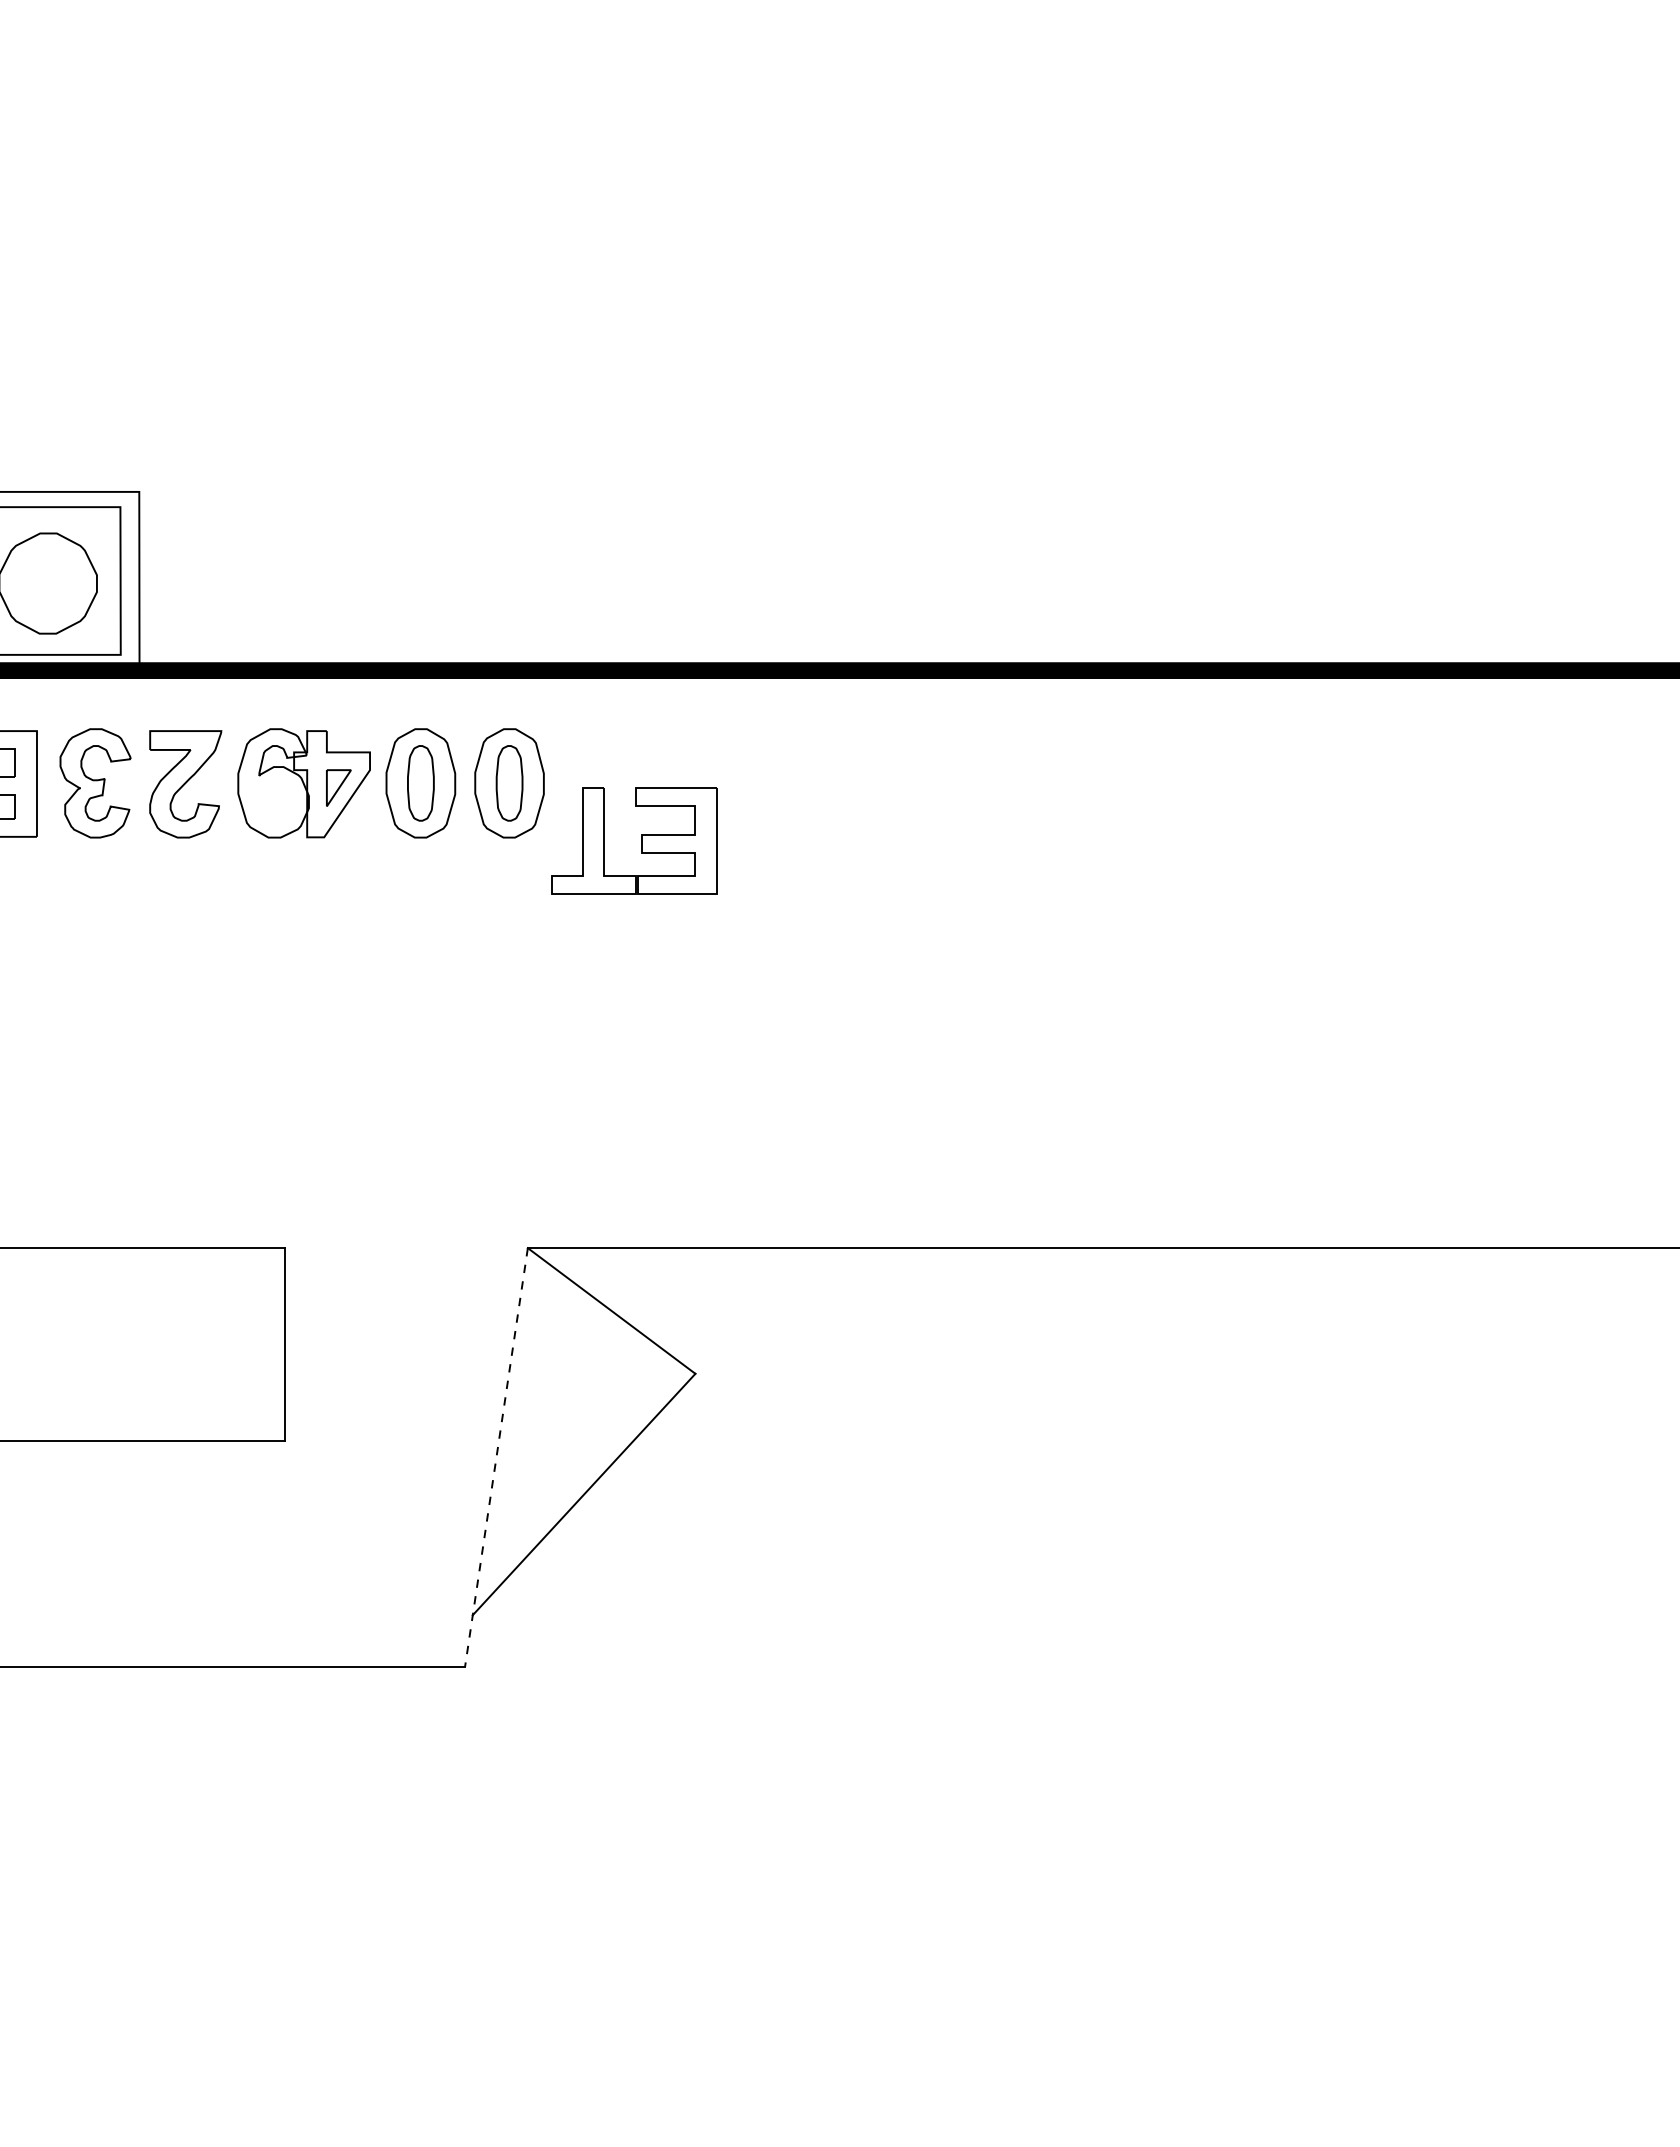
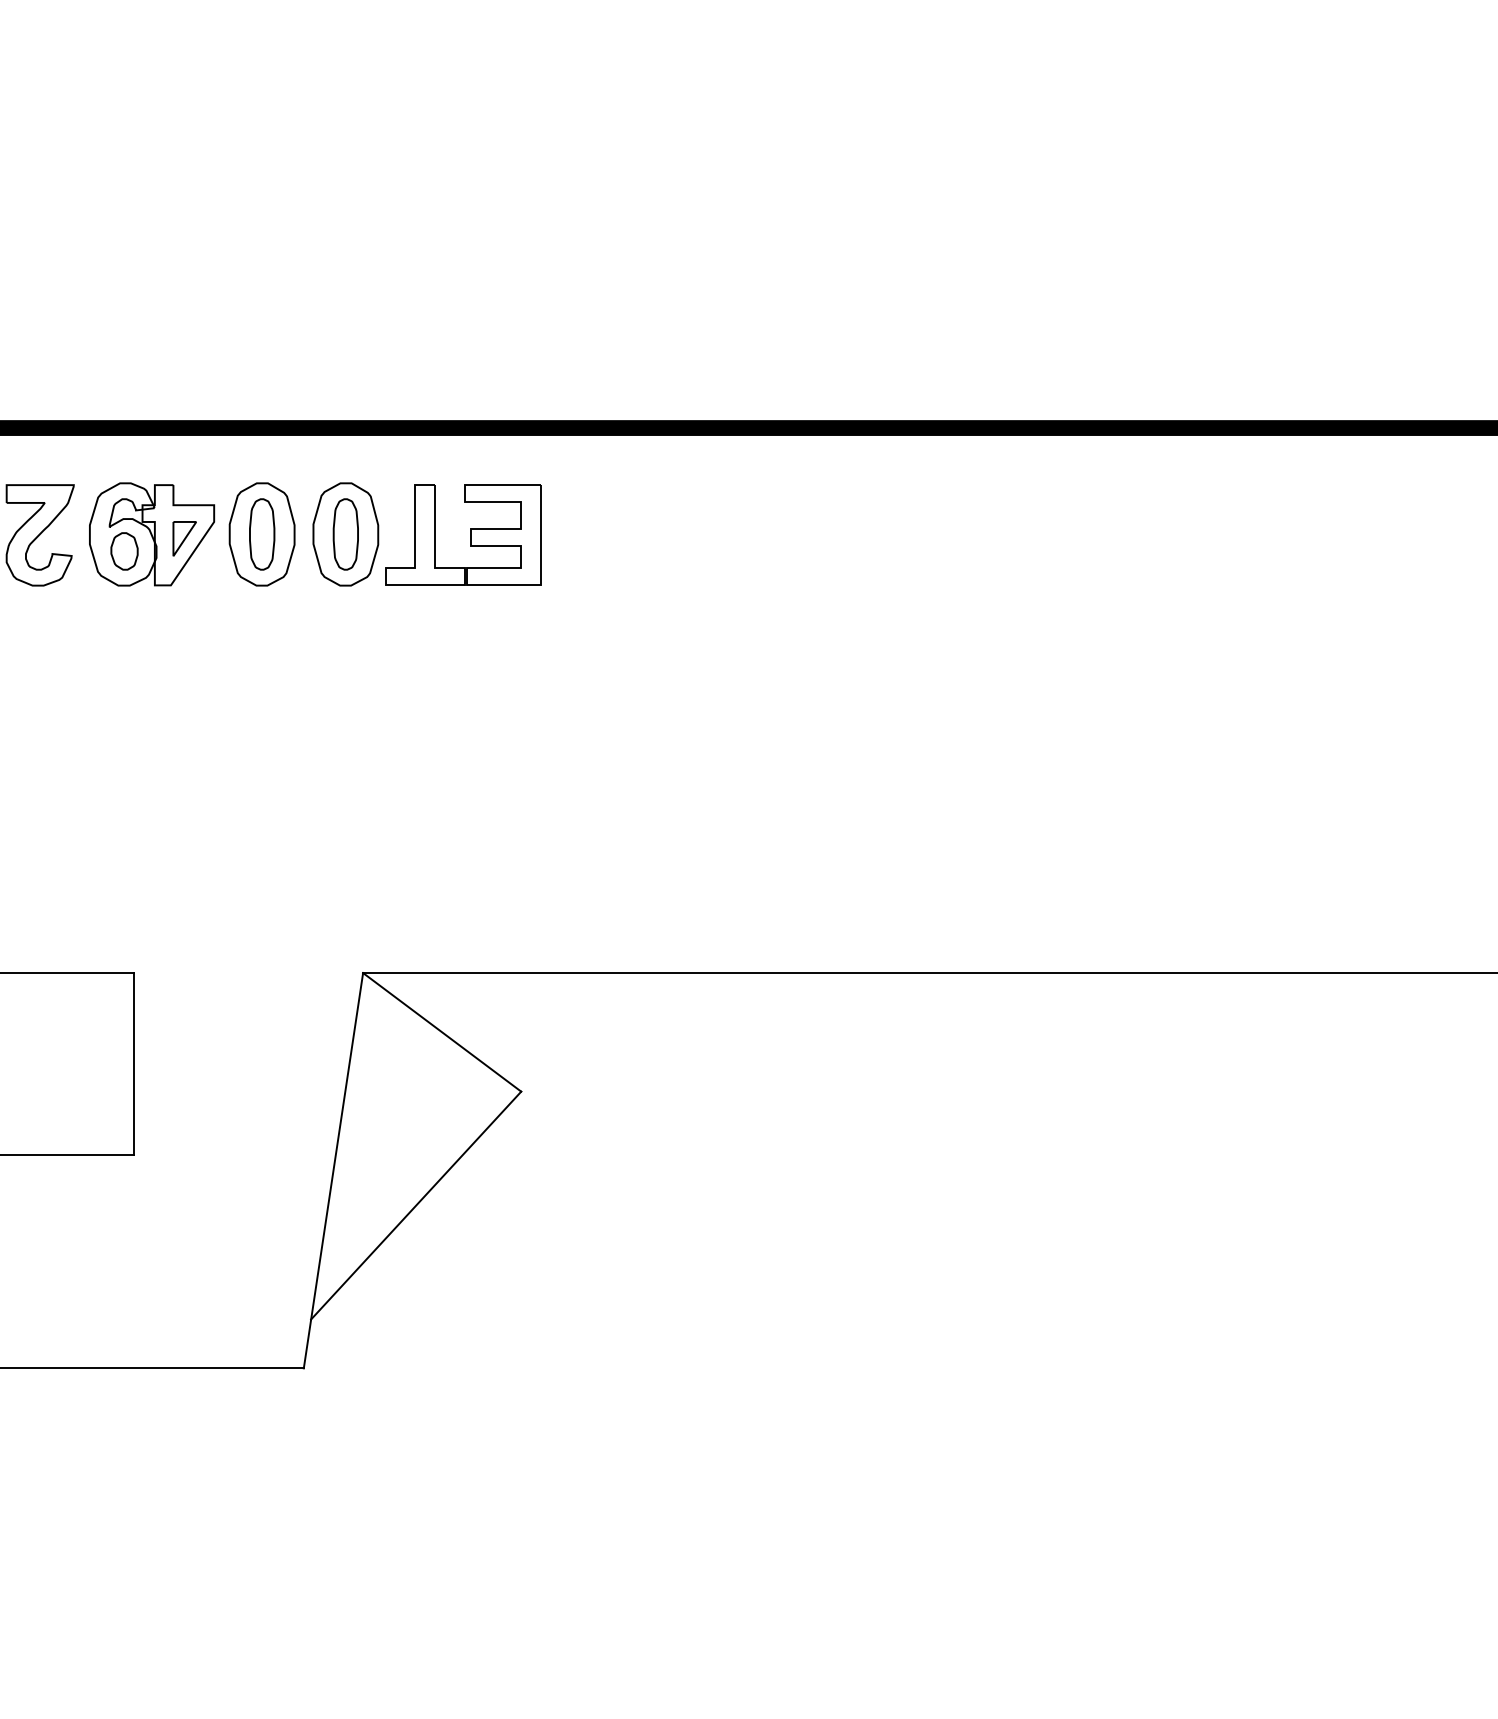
part: (274, 801) -> (124, 551), added
part: (641, 840) -> (470, 534), moved
line: (496, 1457) -> (333, 1170), dashed -> solid

